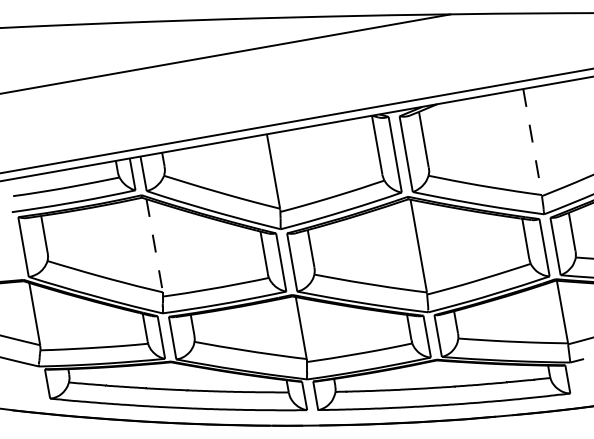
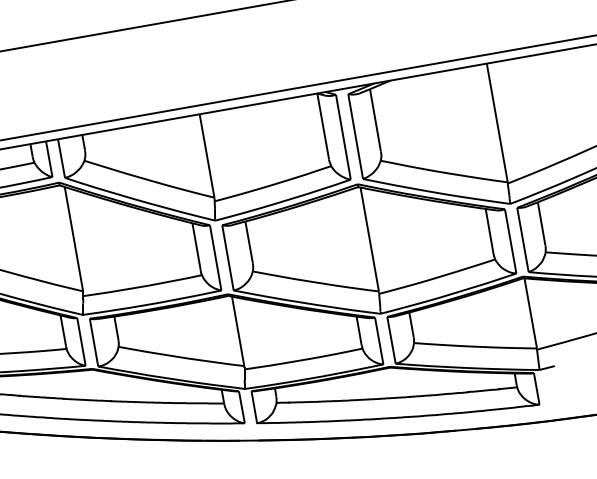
line: (532, 142) -> (497, 123), dashed -> solid
line: (154, 246) -> (73, 240), dashed -> solid

